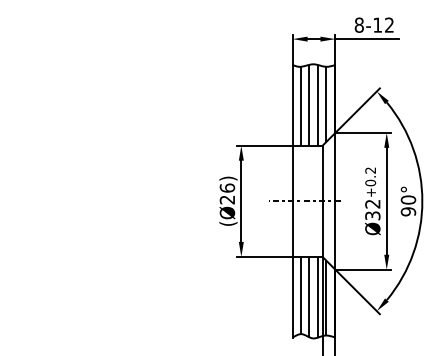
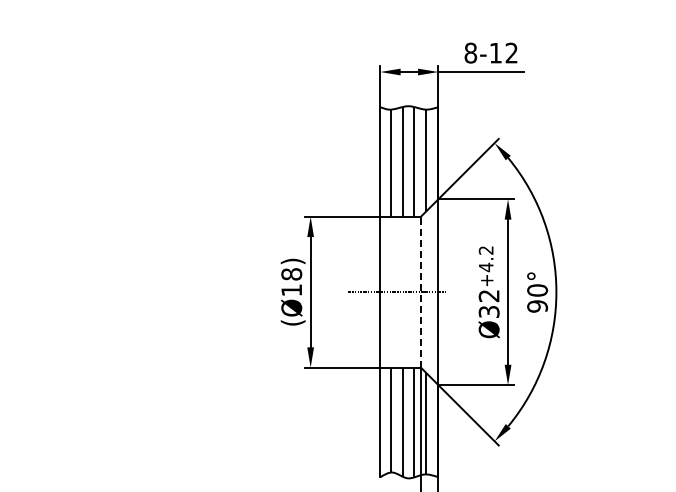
text: (370, 183) -> (485, 267), +0.2 -> +4.2
text: (227, 194) -> (291, 282), (Ø26) -> (Ø18)
line: (322, 200) -> (420, 291), solid -> dashed

